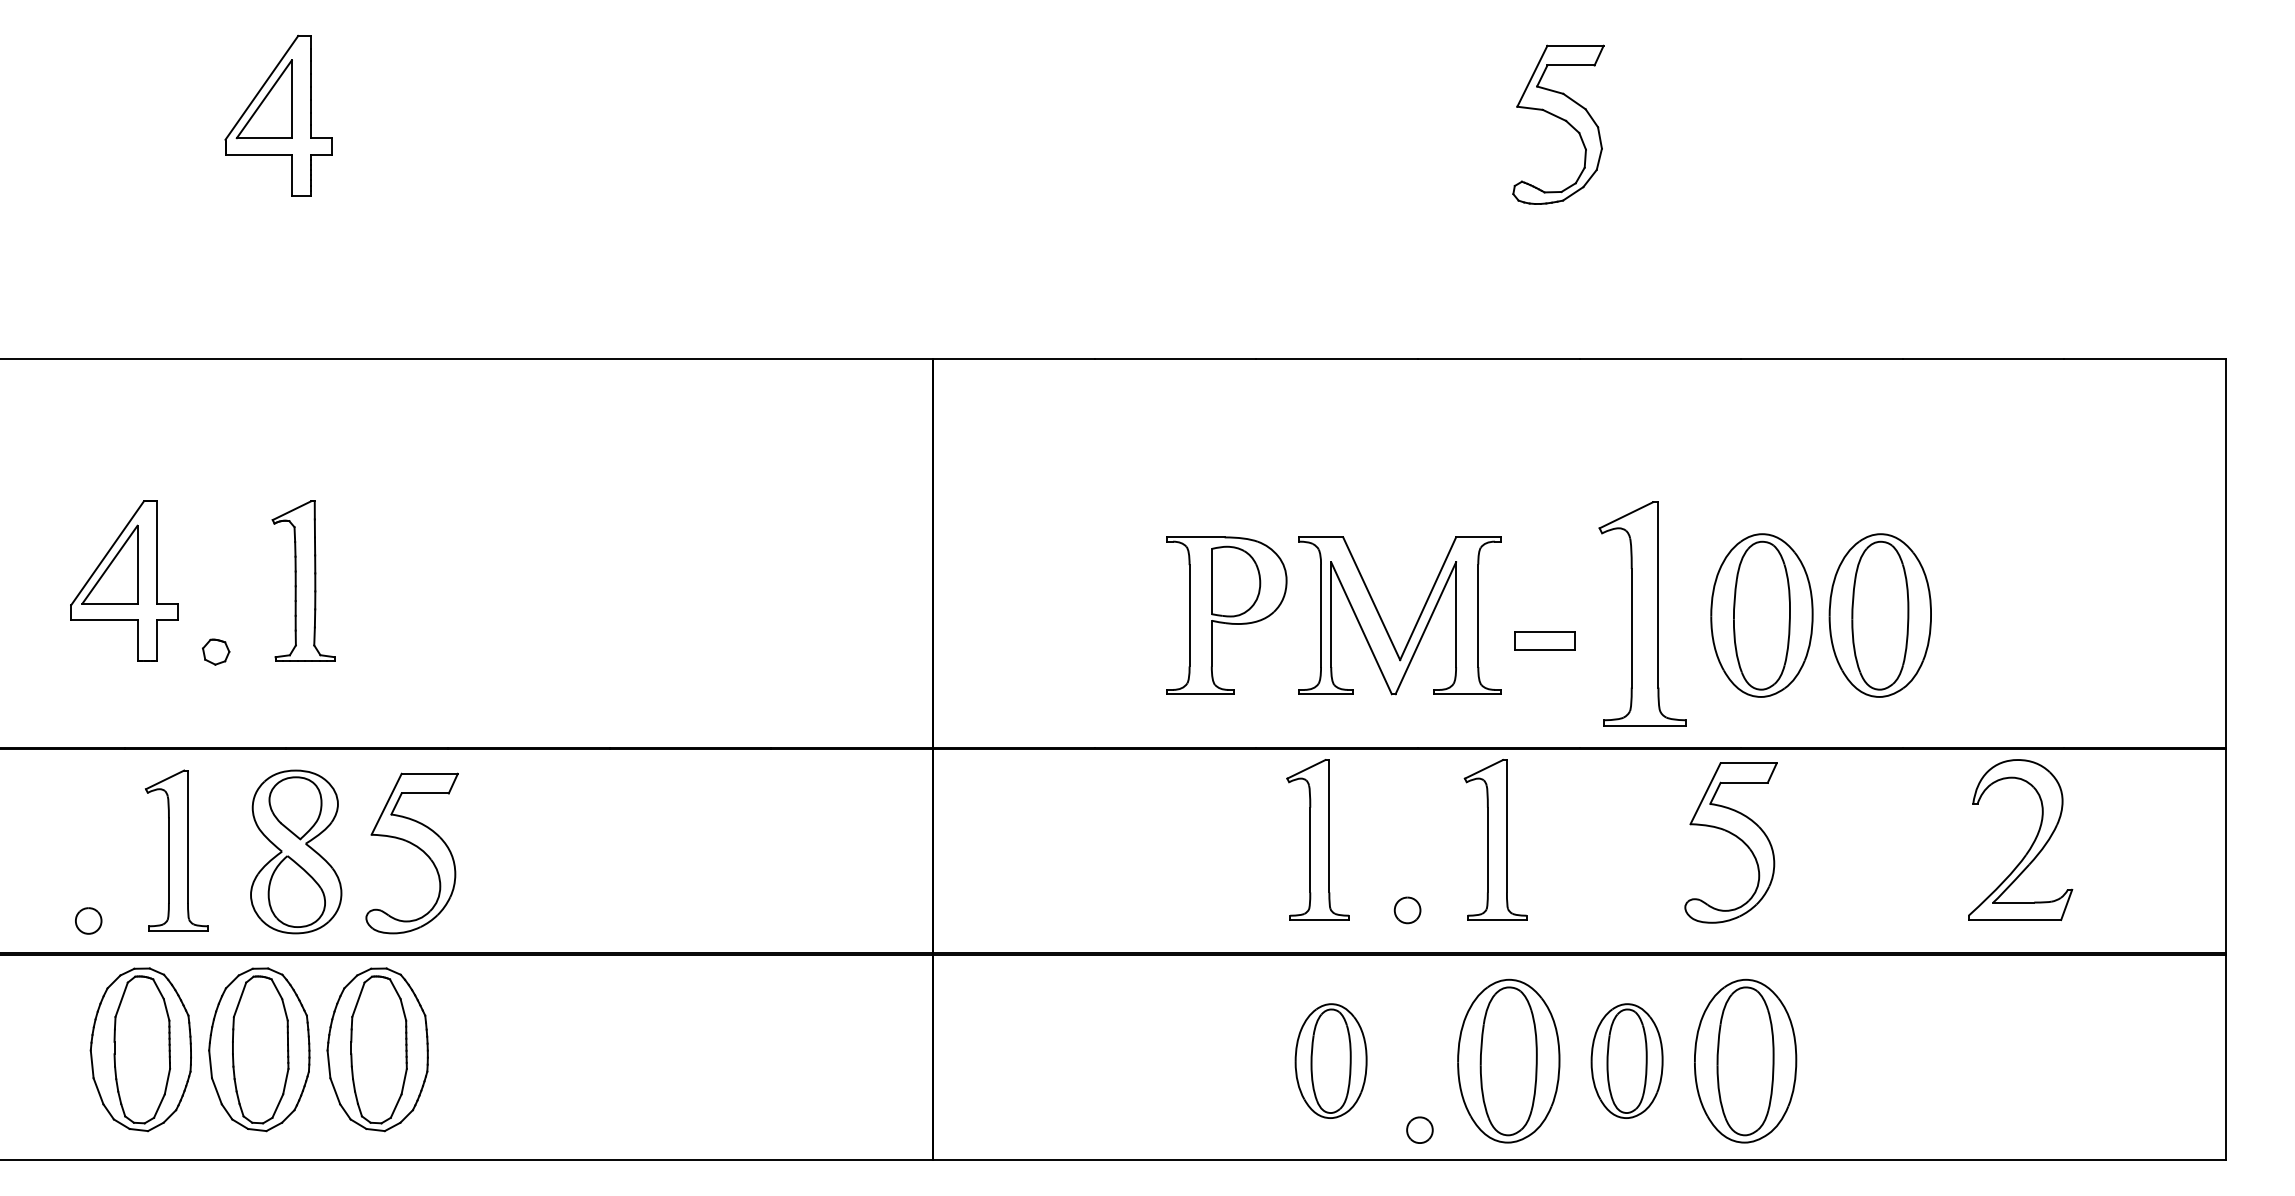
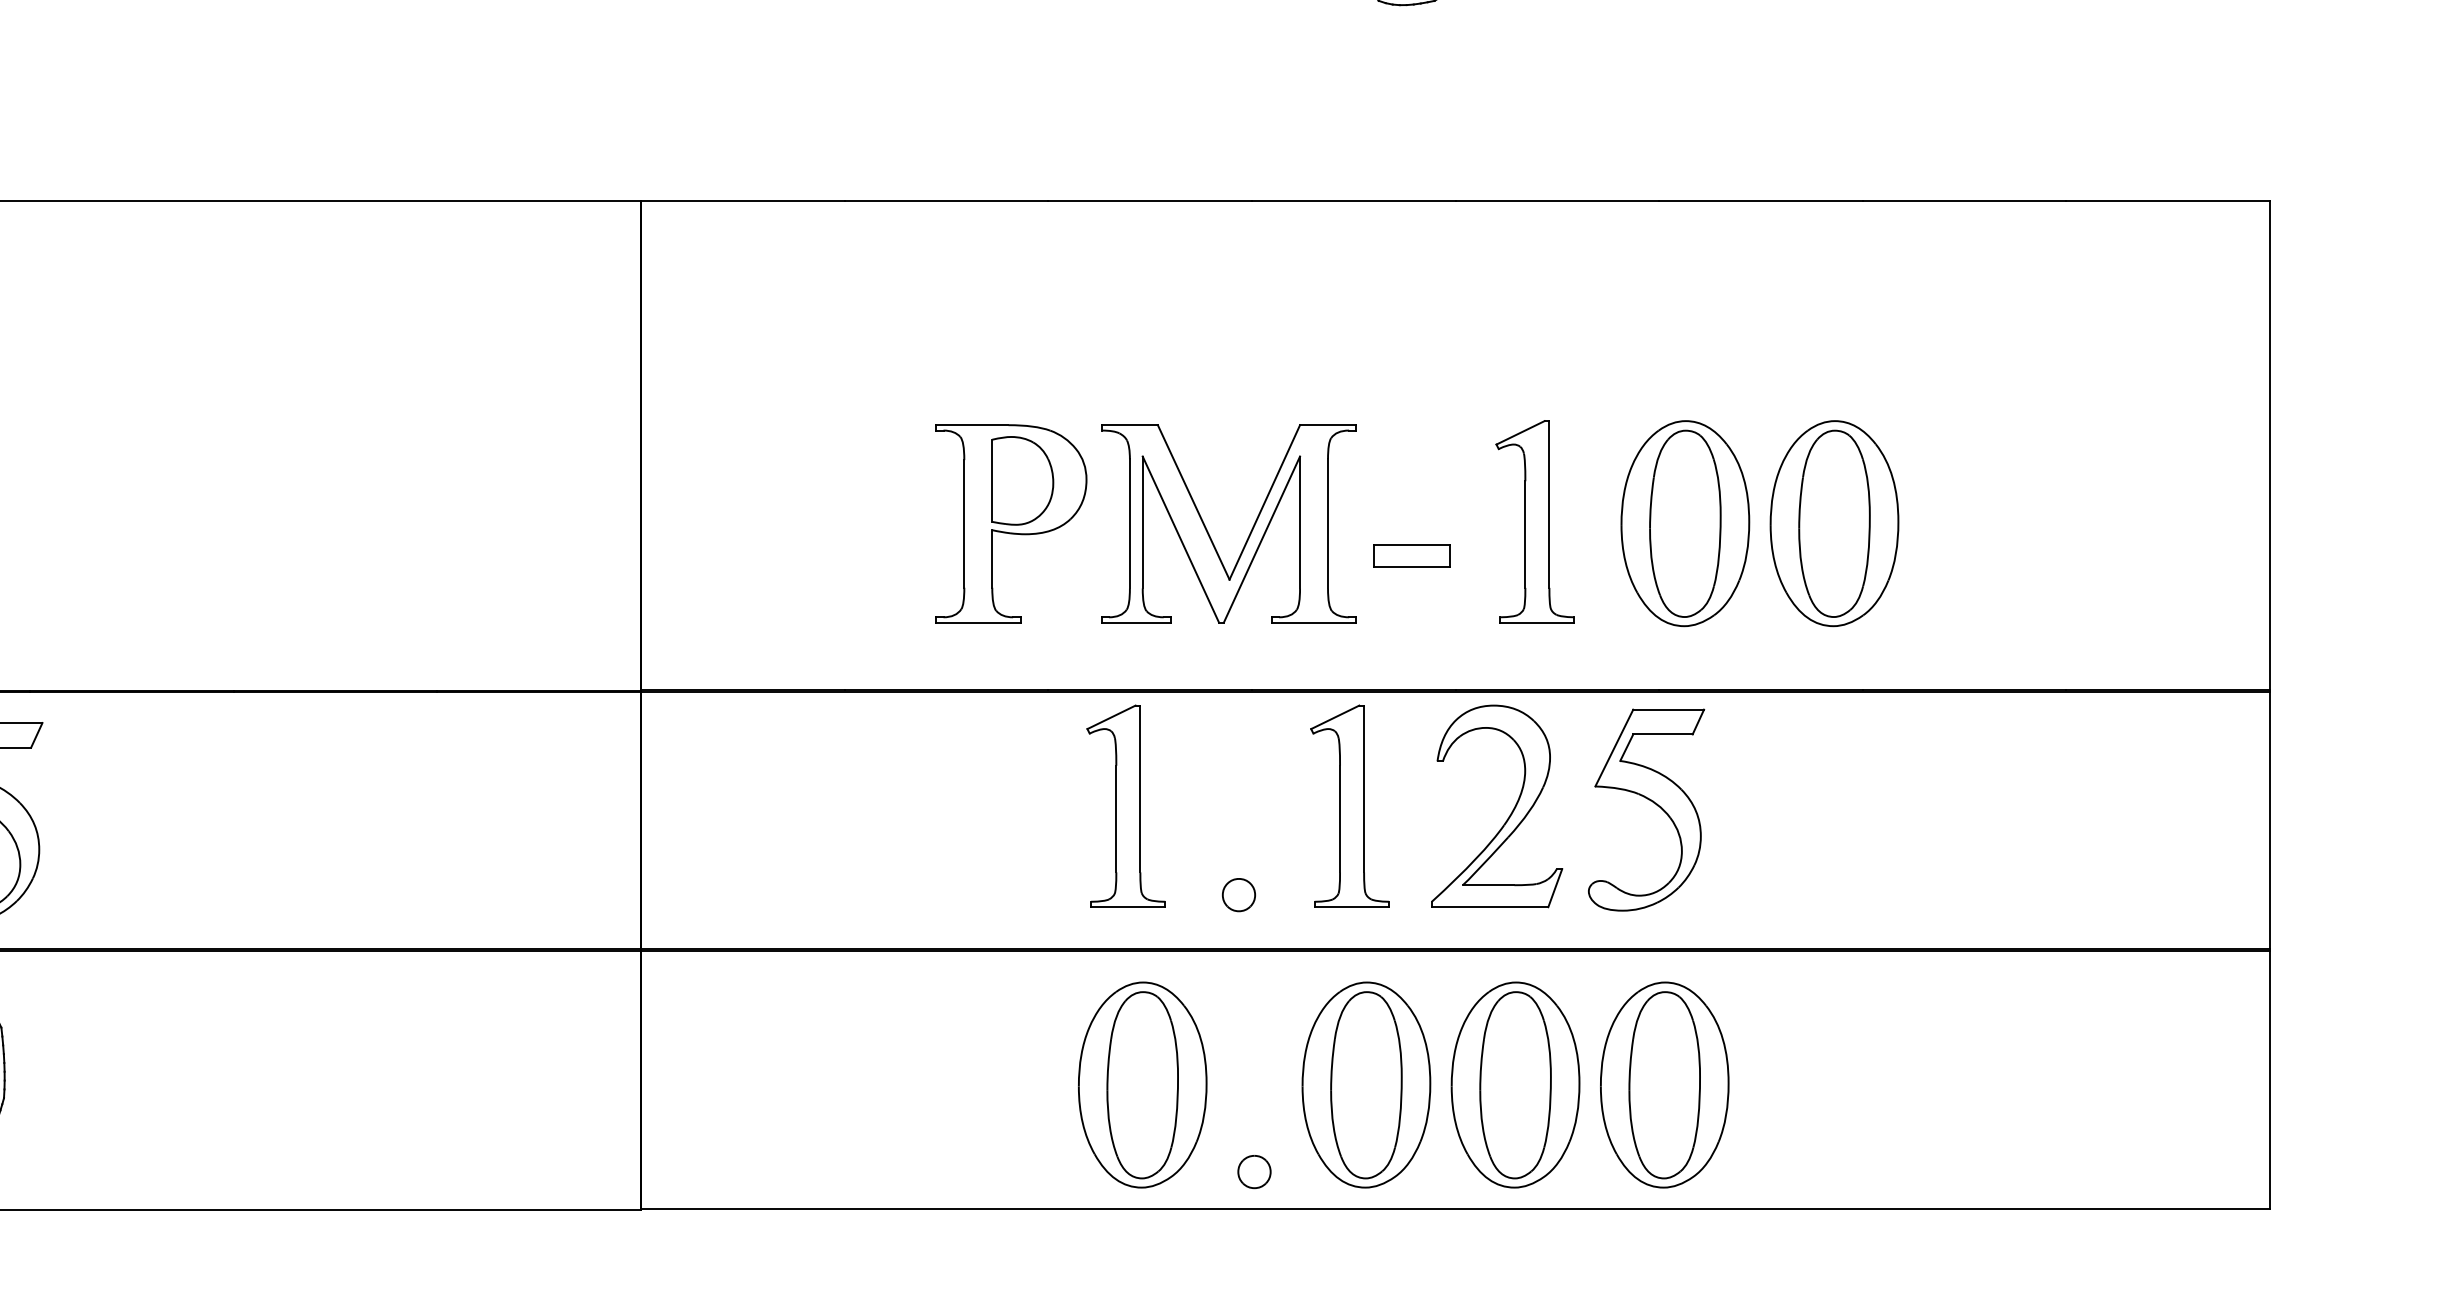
part: (1642, 613) -> (1534, 521), size x0.71
part: (2031, 844) -> (1510, 812), moved
part: (1330, 1060) -> (1141, 1084), size x1.43
part: (1626, 1060) -> (1514, 1084), size x1.43

